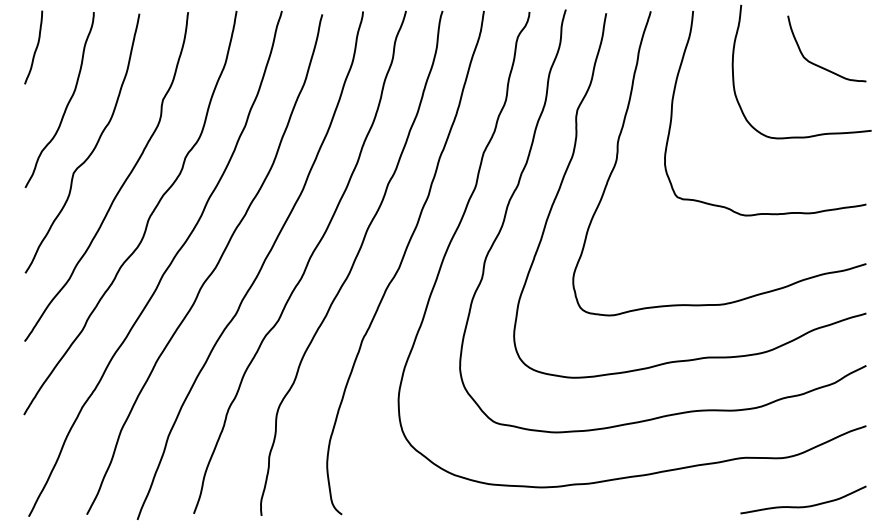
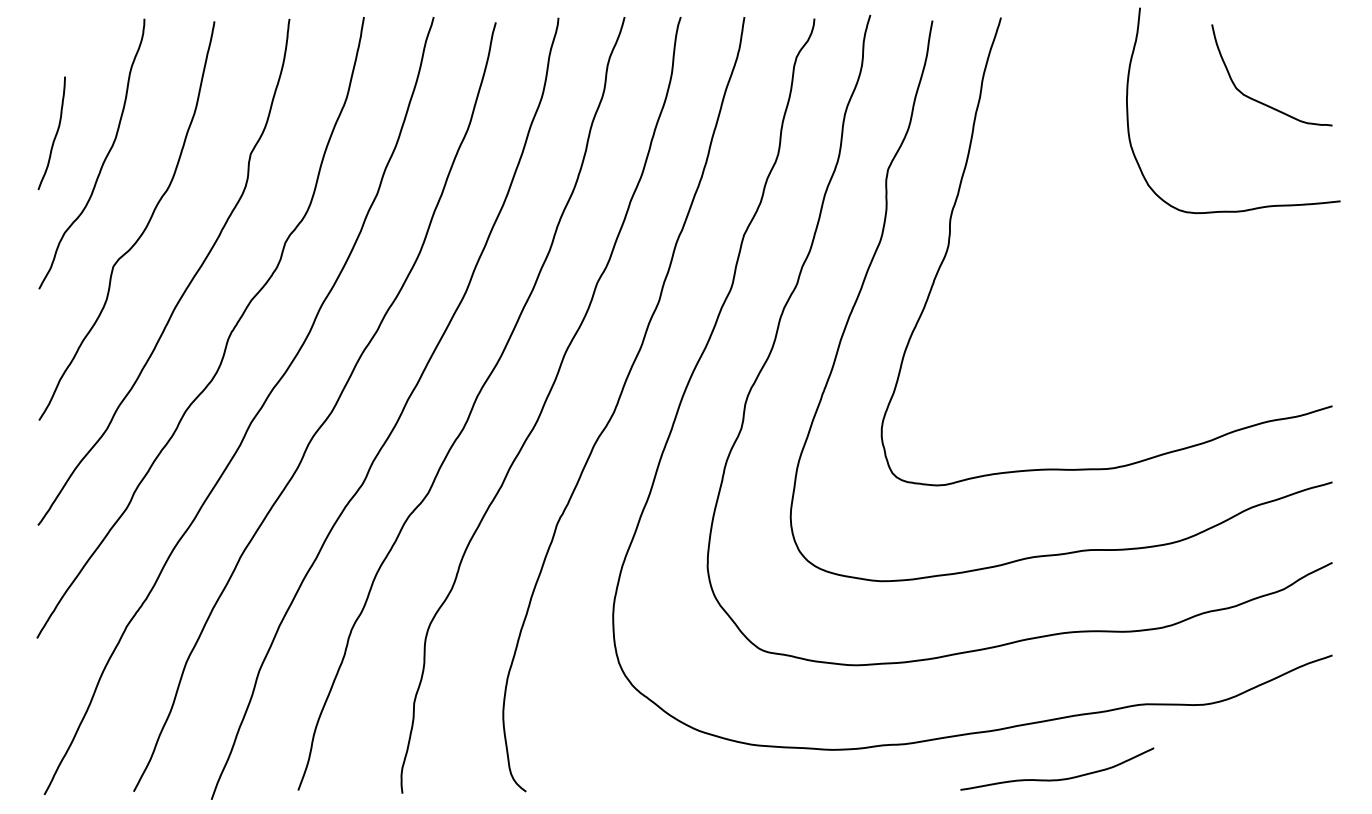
curve: (35, 48) -> (54, 134), moved
curve: (673, 103) -> (1035, 159), removed
curve: (806, 505) -> (1062, 777), moved

